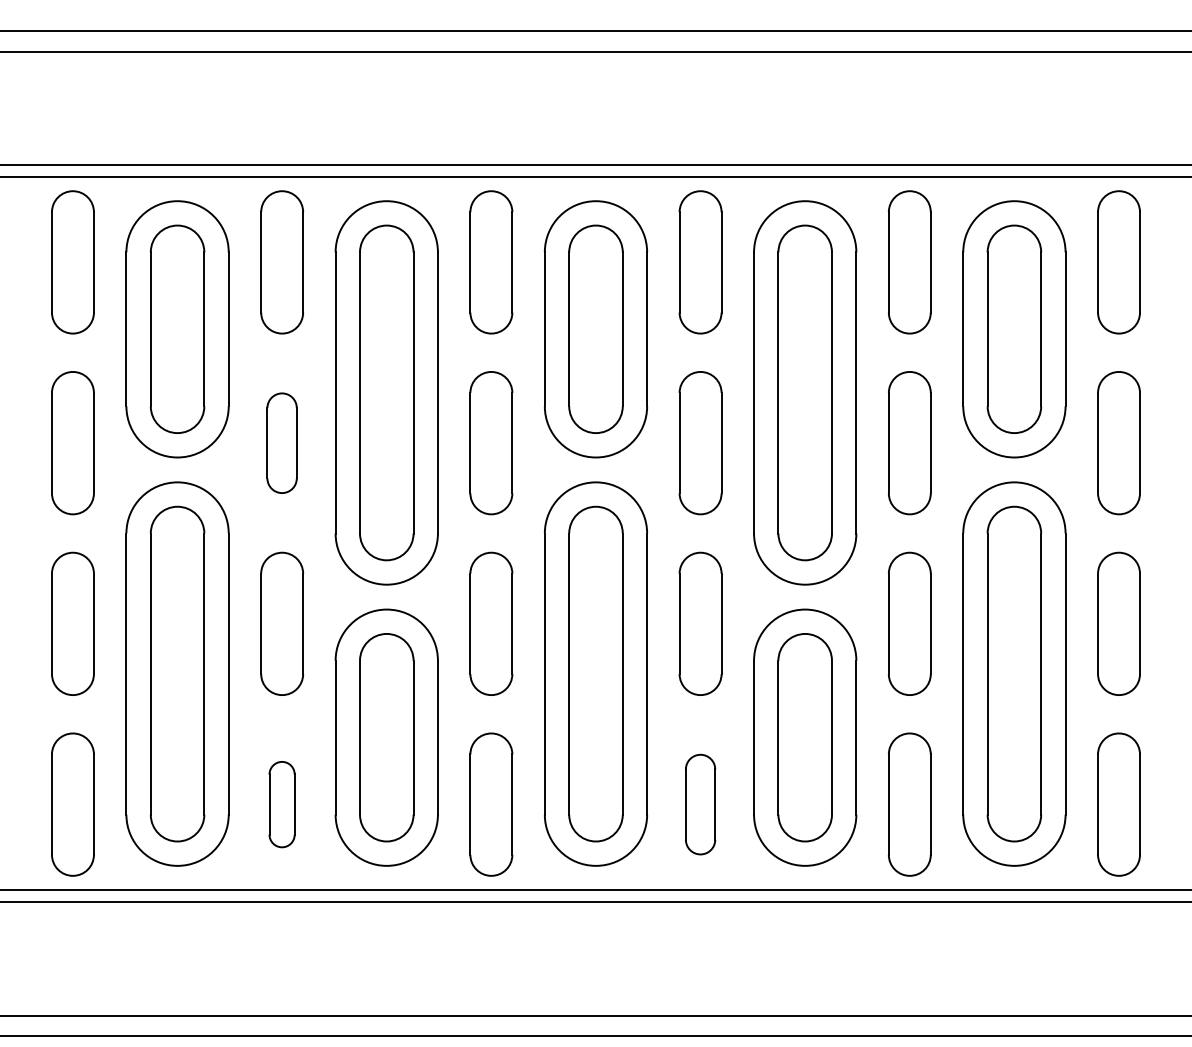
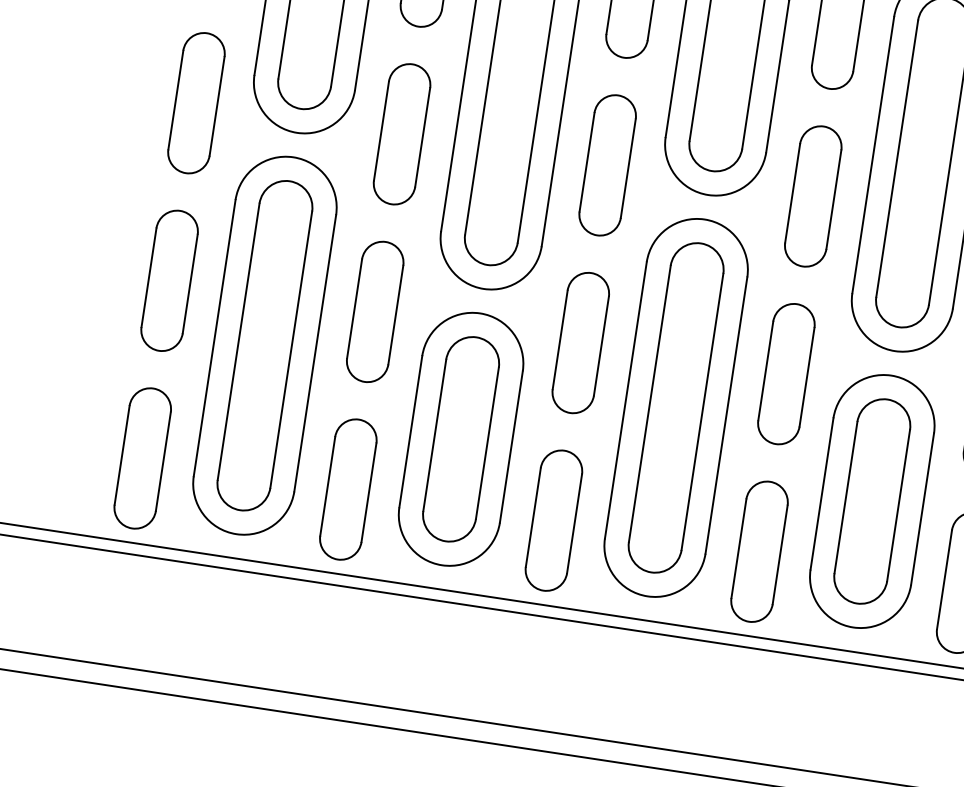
part: (281, 443) -> (401, 134), size x1.43
part: (281, 804) -> (347, 489), size x1.67
part: (700, 804) -> (759, 551), size x1.43

